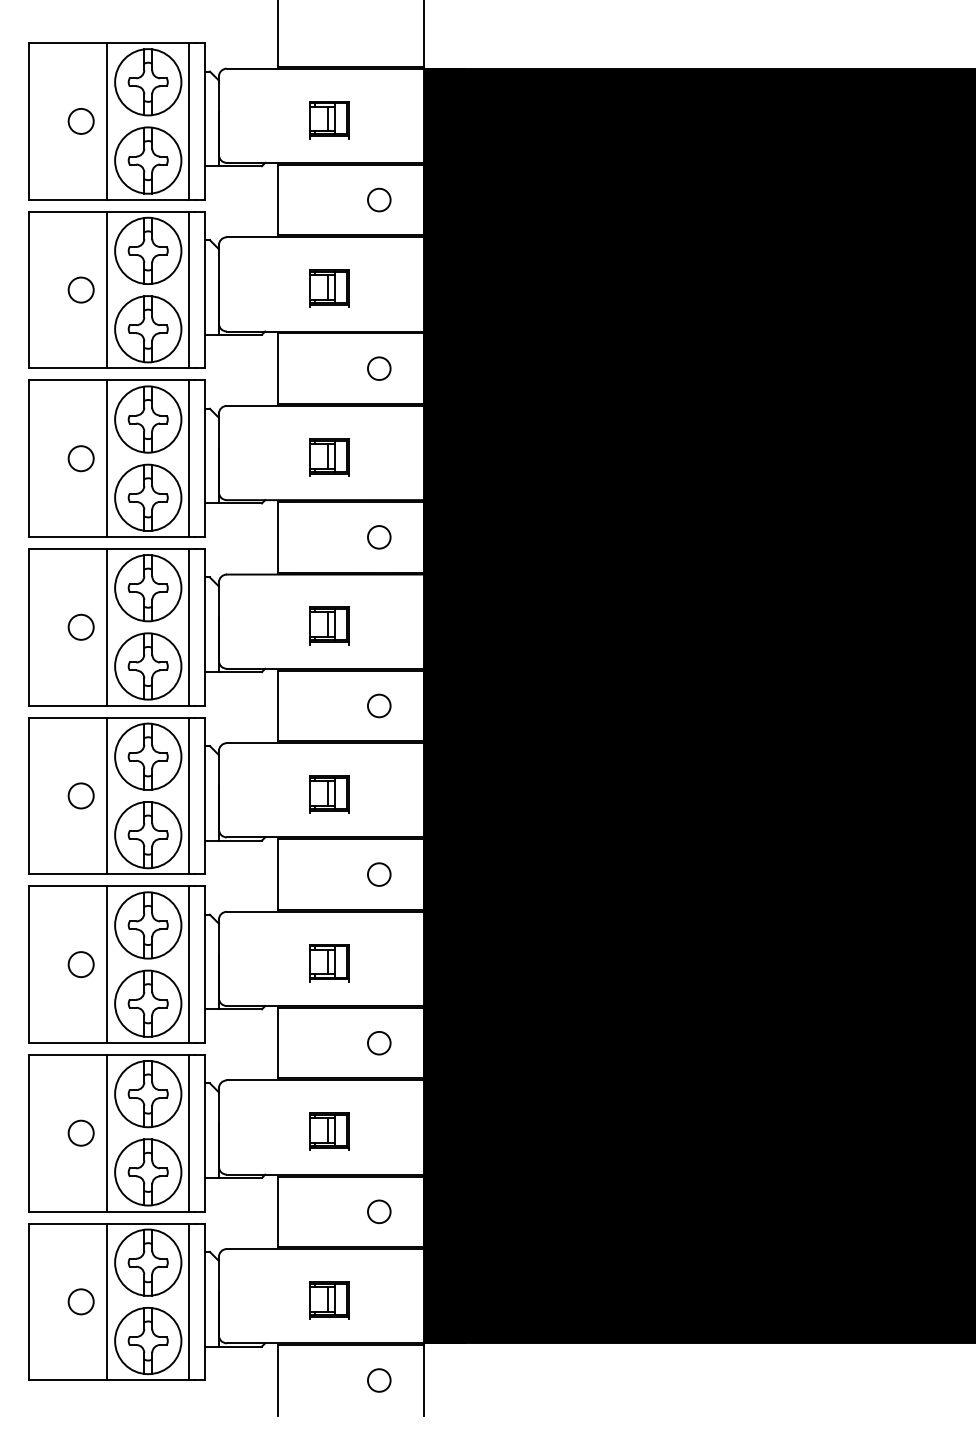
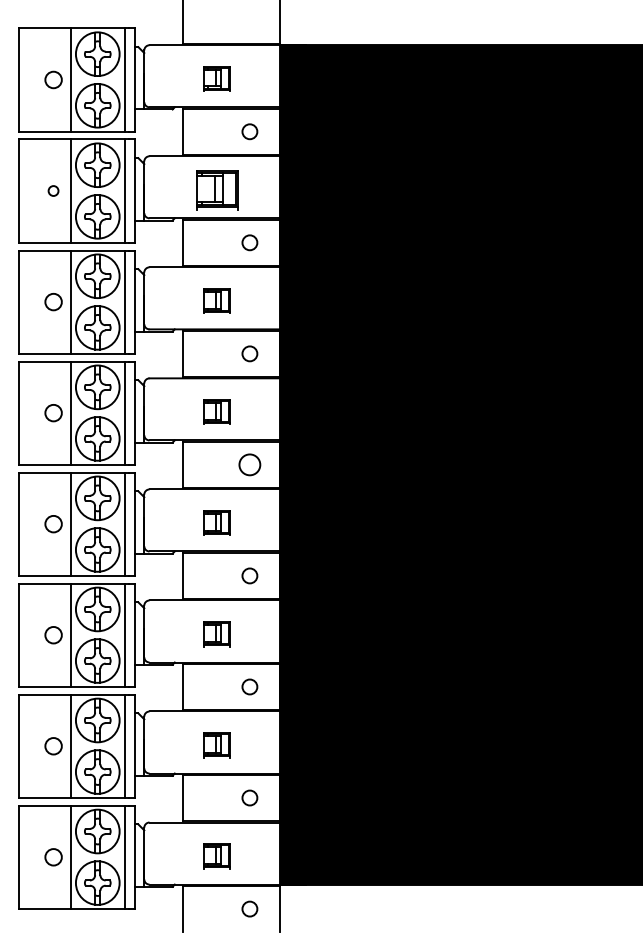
part: (328, 287) -> (216, 189), size x1.6
circle: (81, 289) -> (53, 190), size x0.6
circle: (378, 705) -> (249, 464), size x1.4

